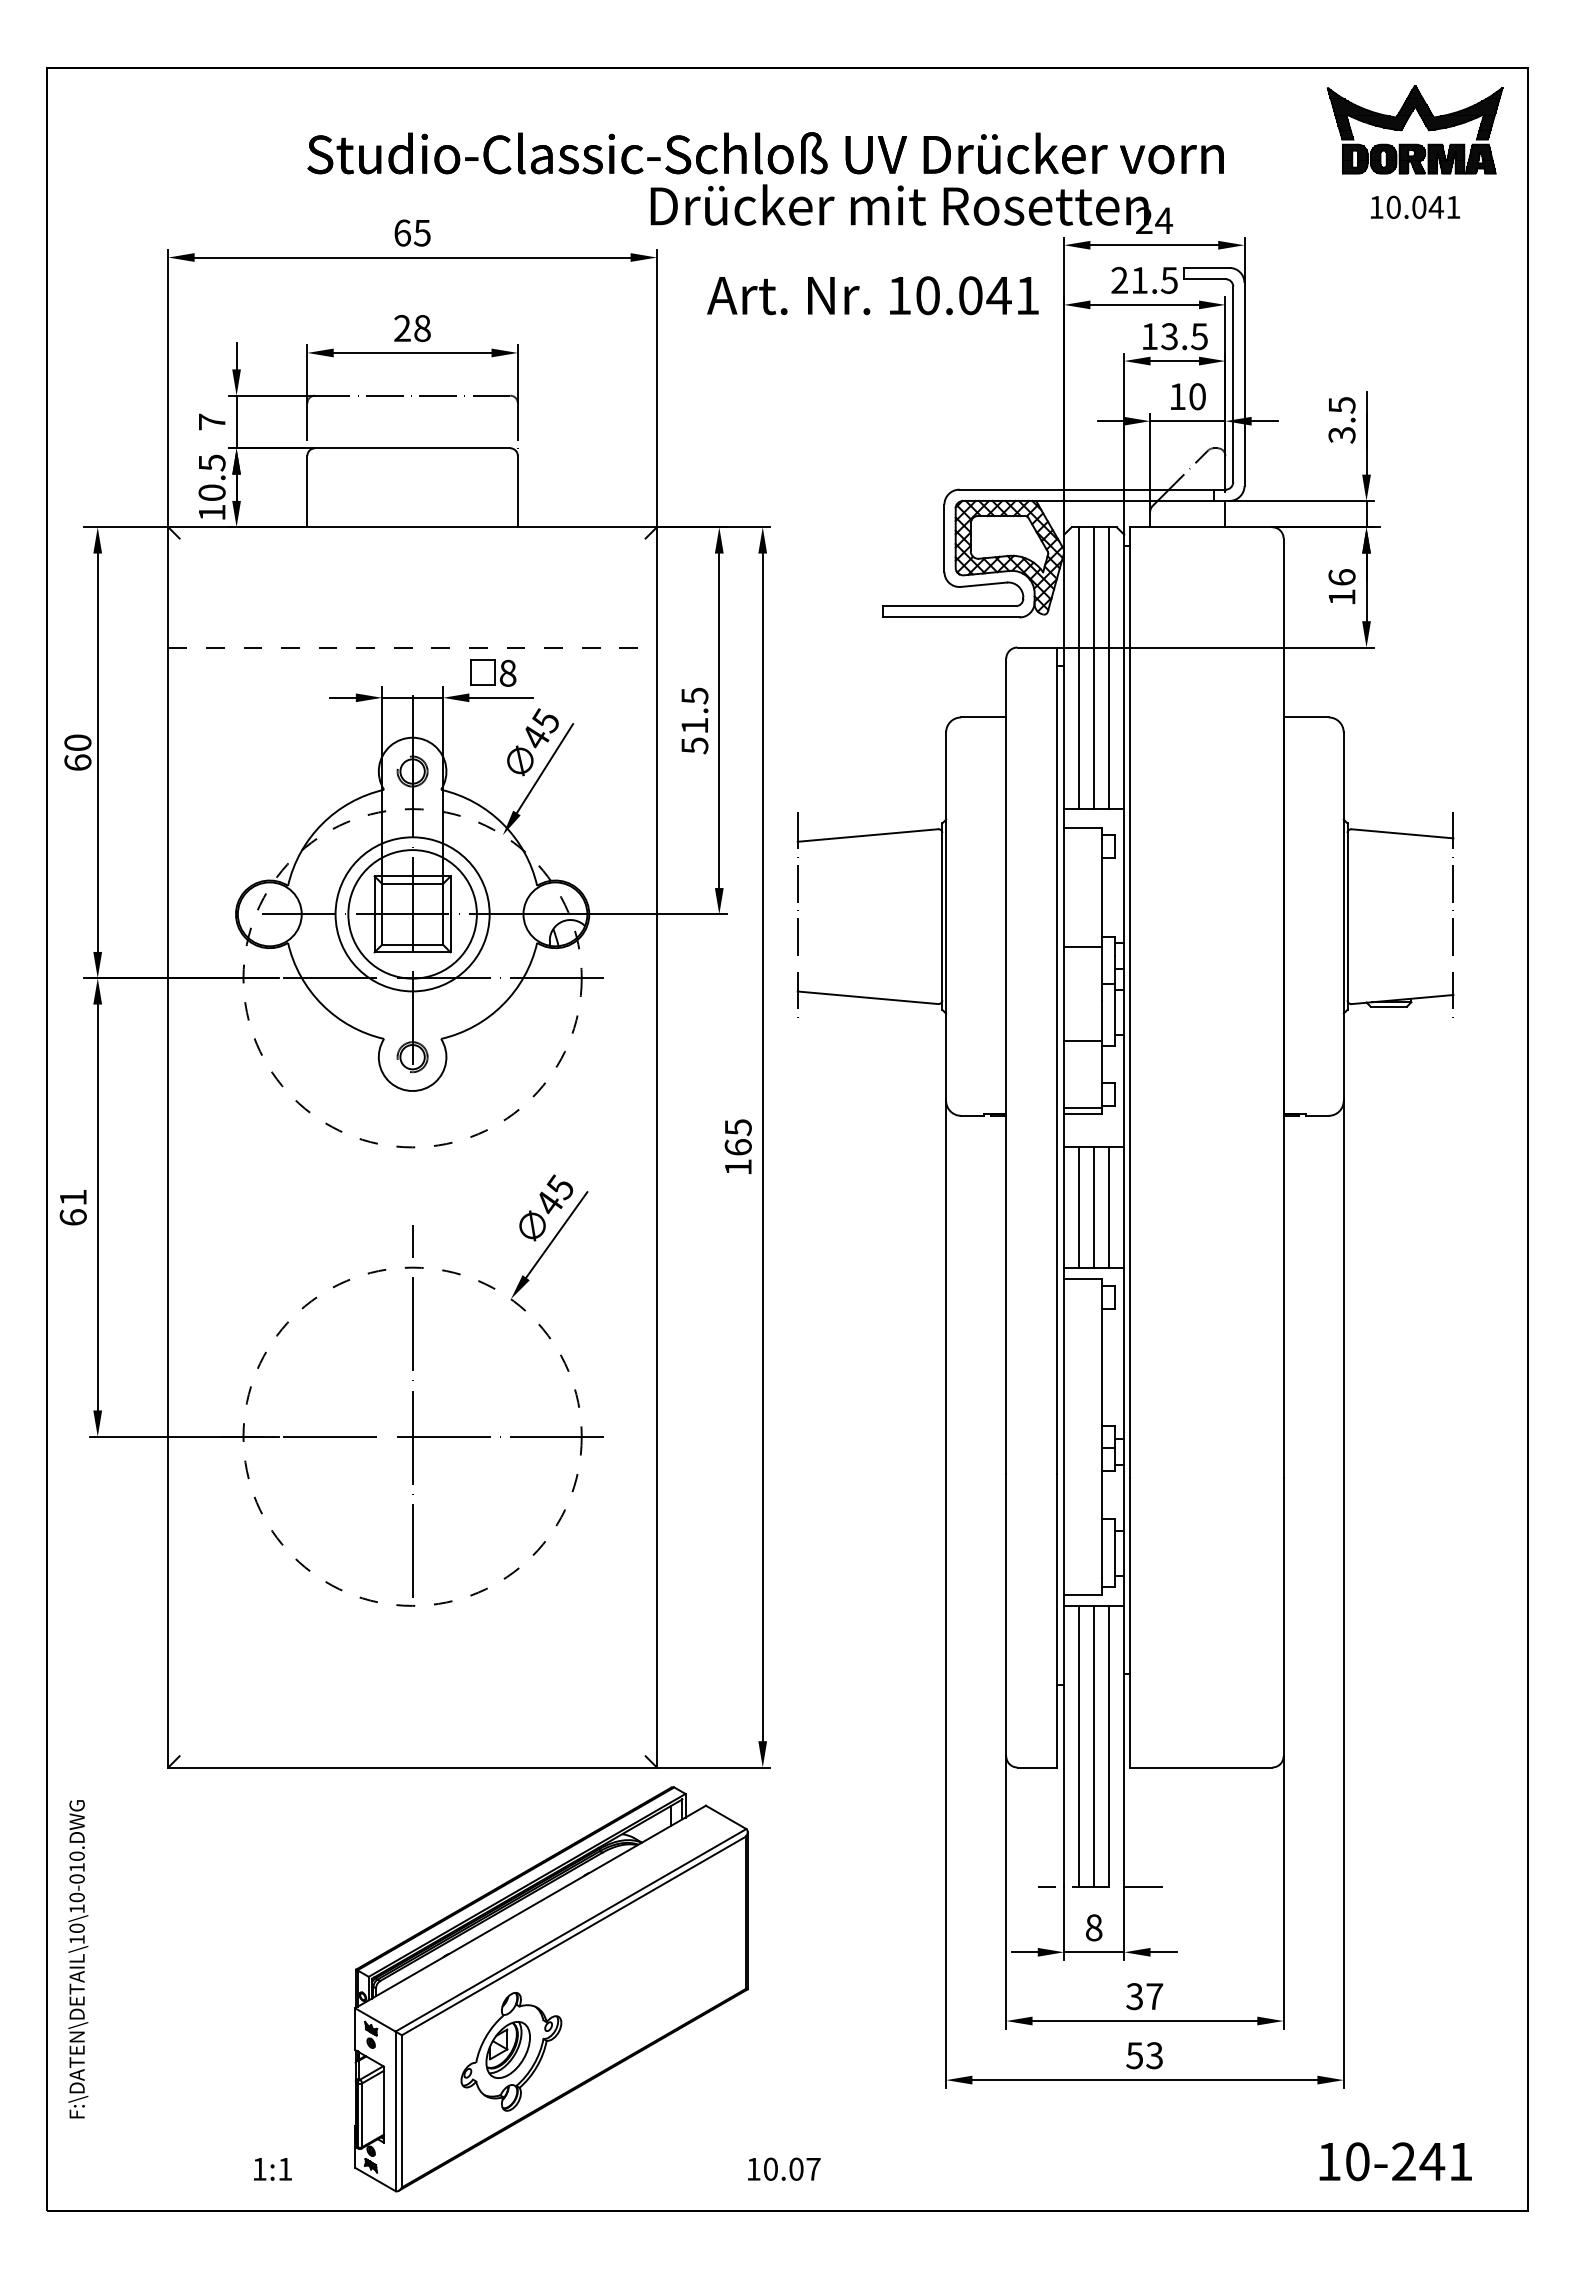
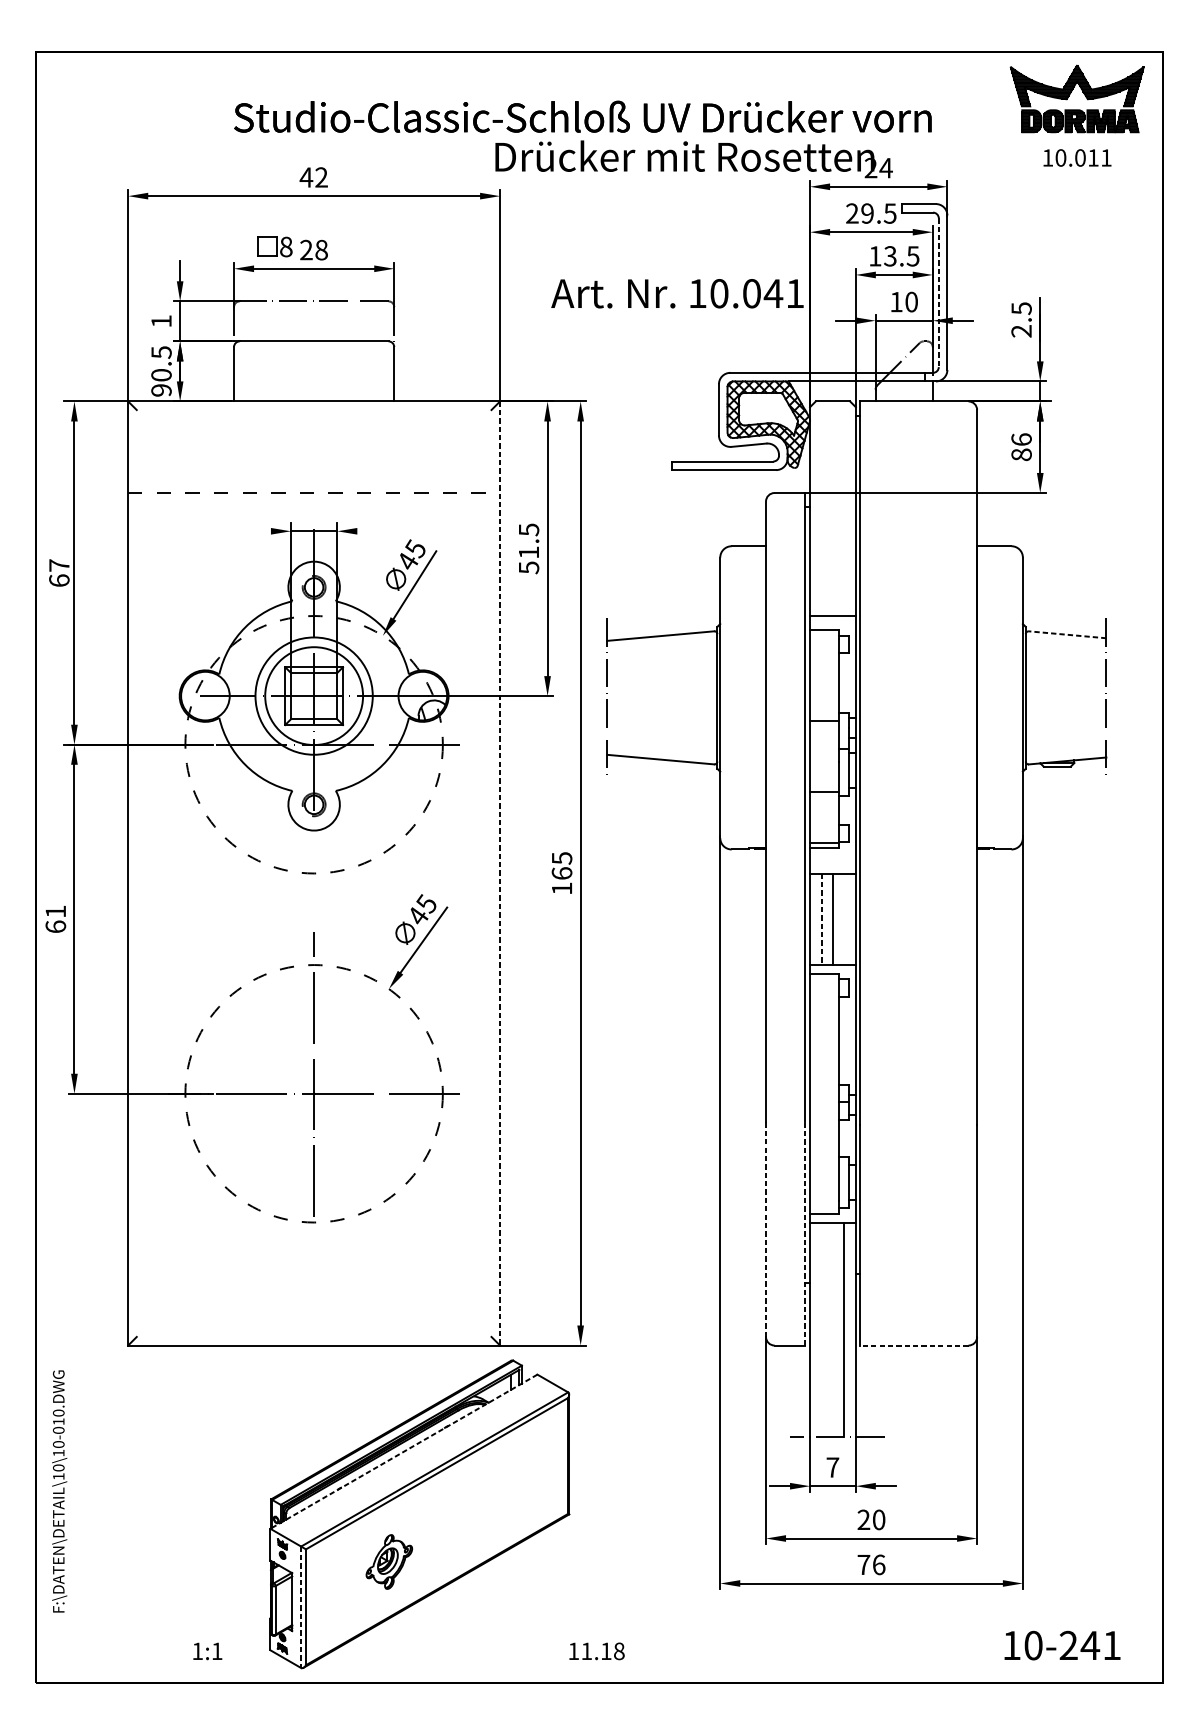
text: (1435, 207) -> (1092, 158), 10.041 -> 10.011
text: (411, 232) -> (313, 177), 65 -> 42
text: (1139, 279) -> (867, 212), 21.5 -> 29.5
text: (872, 295) -> (677, 293), moved
line: (1233, 384) -> (938, 292), solid -> dashed
text: (212, 421) -> (161, 320), 7 -> 1
text: (1342, 435) -> (1021, 331), 3.5 -> 2.5
text: (211, 512) -> (161, 390), 10.5 -> 90.5
text: (1341, 597) -> (1021, 454), 16 -> 86
line: (1079, 668) -> (821, 508), removed
line: (1094, 668) -> (833, 508), removed
line: (1109, 668) -> (844, 508), removed
part: (493, 672) -> (275, 246), moved
line: (342, 697) -> (260, 531), removed
line: (501, 697) -> (381, 531), removed
text: (77, 742) -> (59, 565), 60 -> 67
line: (1402, 833) -> (1067, 634), solid -> dashed
line: (656, 1147) -> (499, 873), solid -> dashed
line: (1109, 1207) -> (844, 919), removed
line: (1079, 1208) -> (821, 920), solid -> dashed
line: (1006, 1615) -> (766, 1229), solid -> dashed
line: (1057, 1620) -> (805, 1233), solid -> dashed
line: (1079, 1746) -> (821, 1329), removed
line: (1094, 1746) -> (833, 1329), removed
line: (1200, 1767) -> (913, 1345), solid -> dashed
line: (530, 1907) -> (403, 1452), solid -> dashed
text: (1093, 1927) -> (832, 1467), 8 -> 7
text: (1144, 1996) -> (871, 1519), 37 -> 20
part: (511, 2051) -> (389, 1561), size x0.6
text: (1144, 2055) -> (871, 1564), 53 -> 76
line: (395, 2111) -> (301, 1607), solid -> dashed
text: (792, 2168) -> (603, 1650), 10.07 -> 11.18

